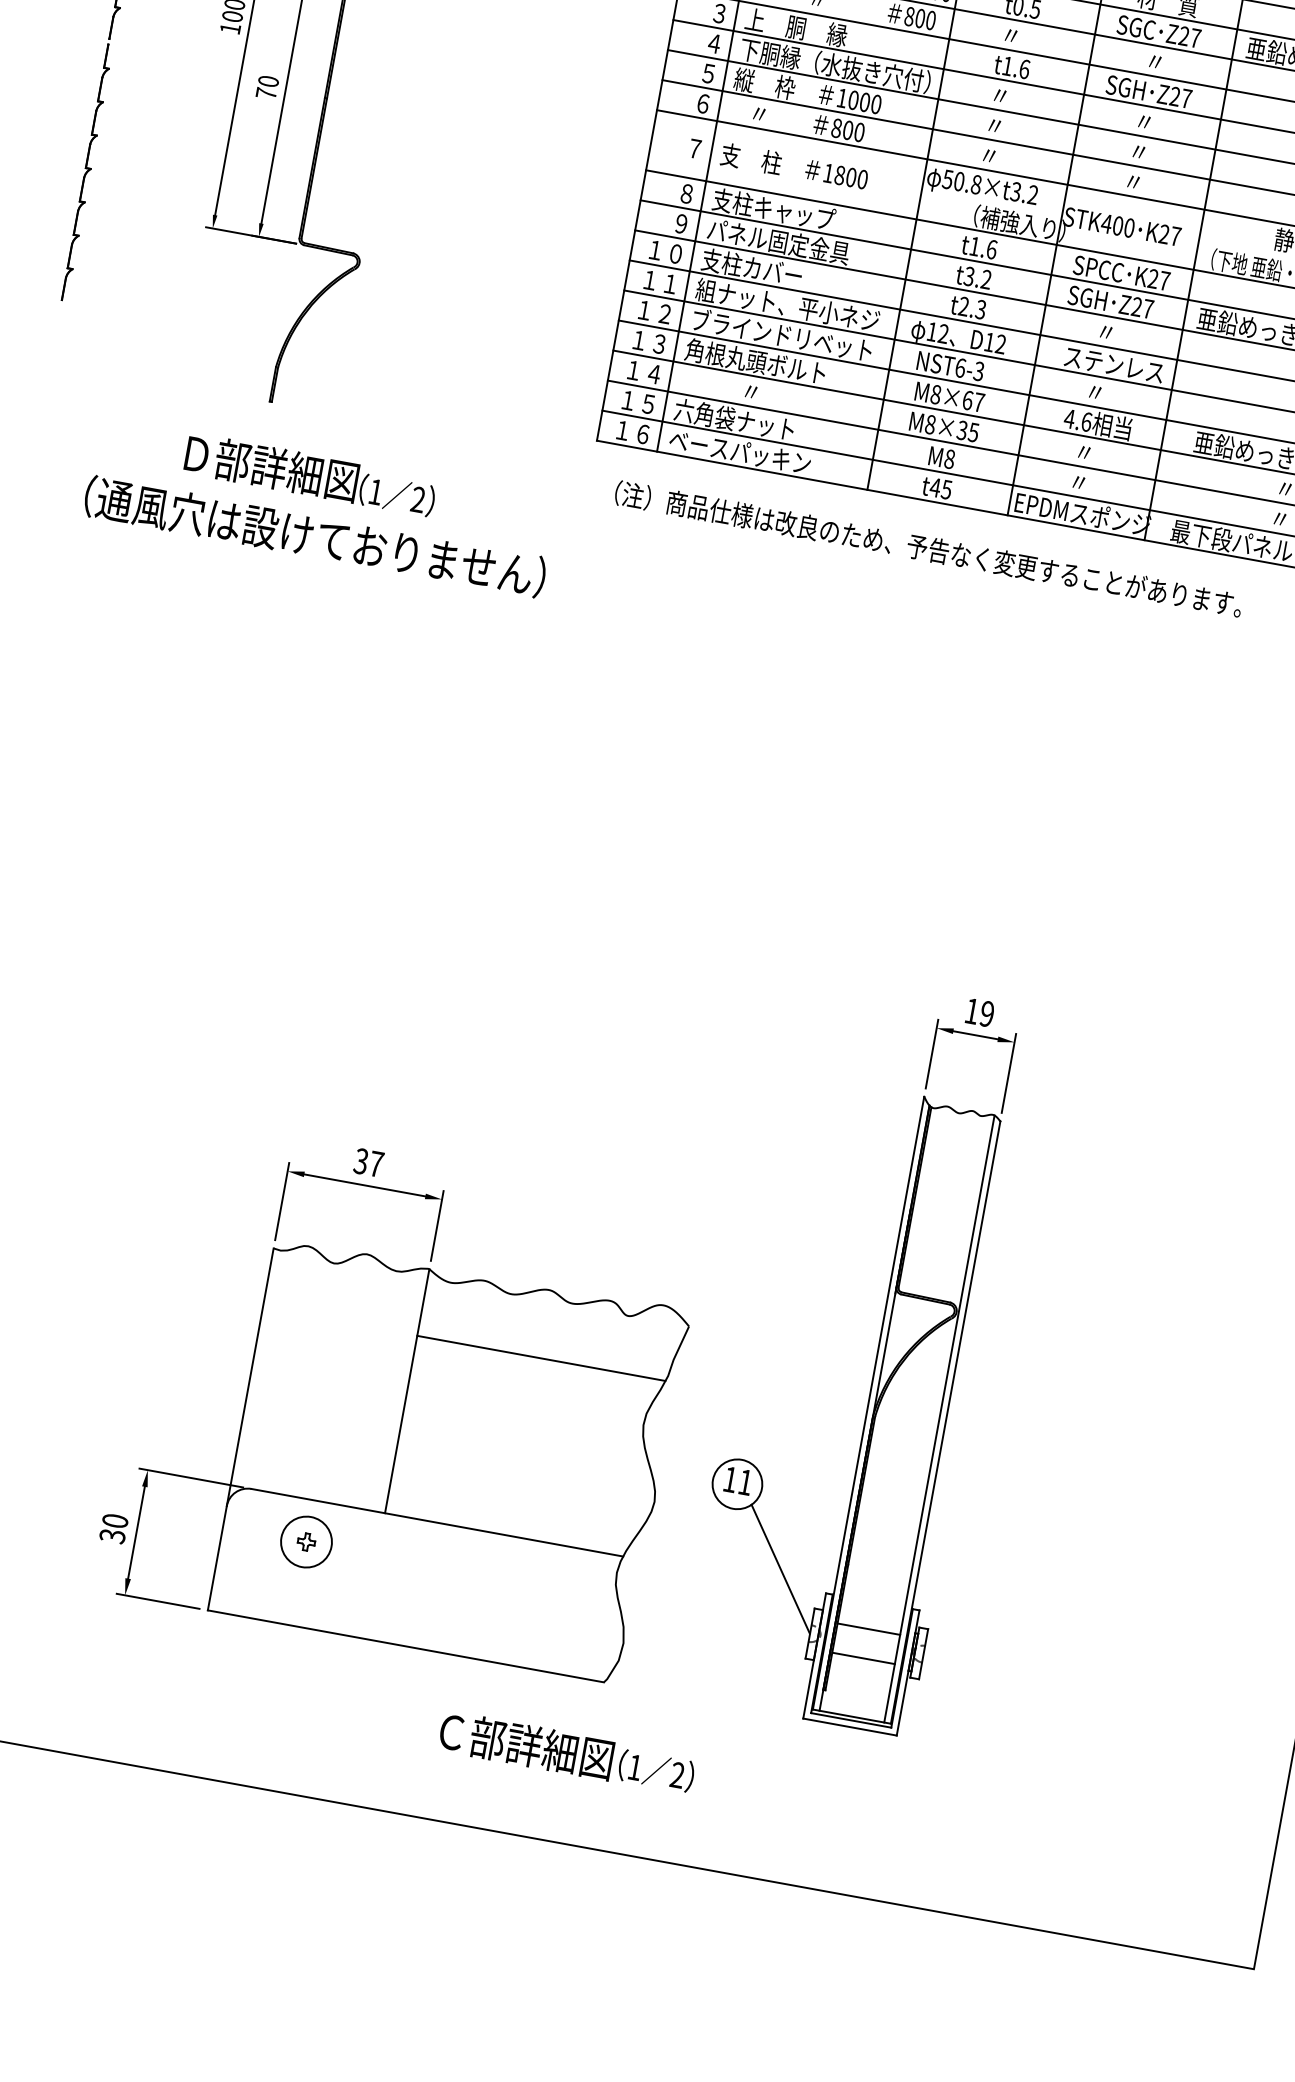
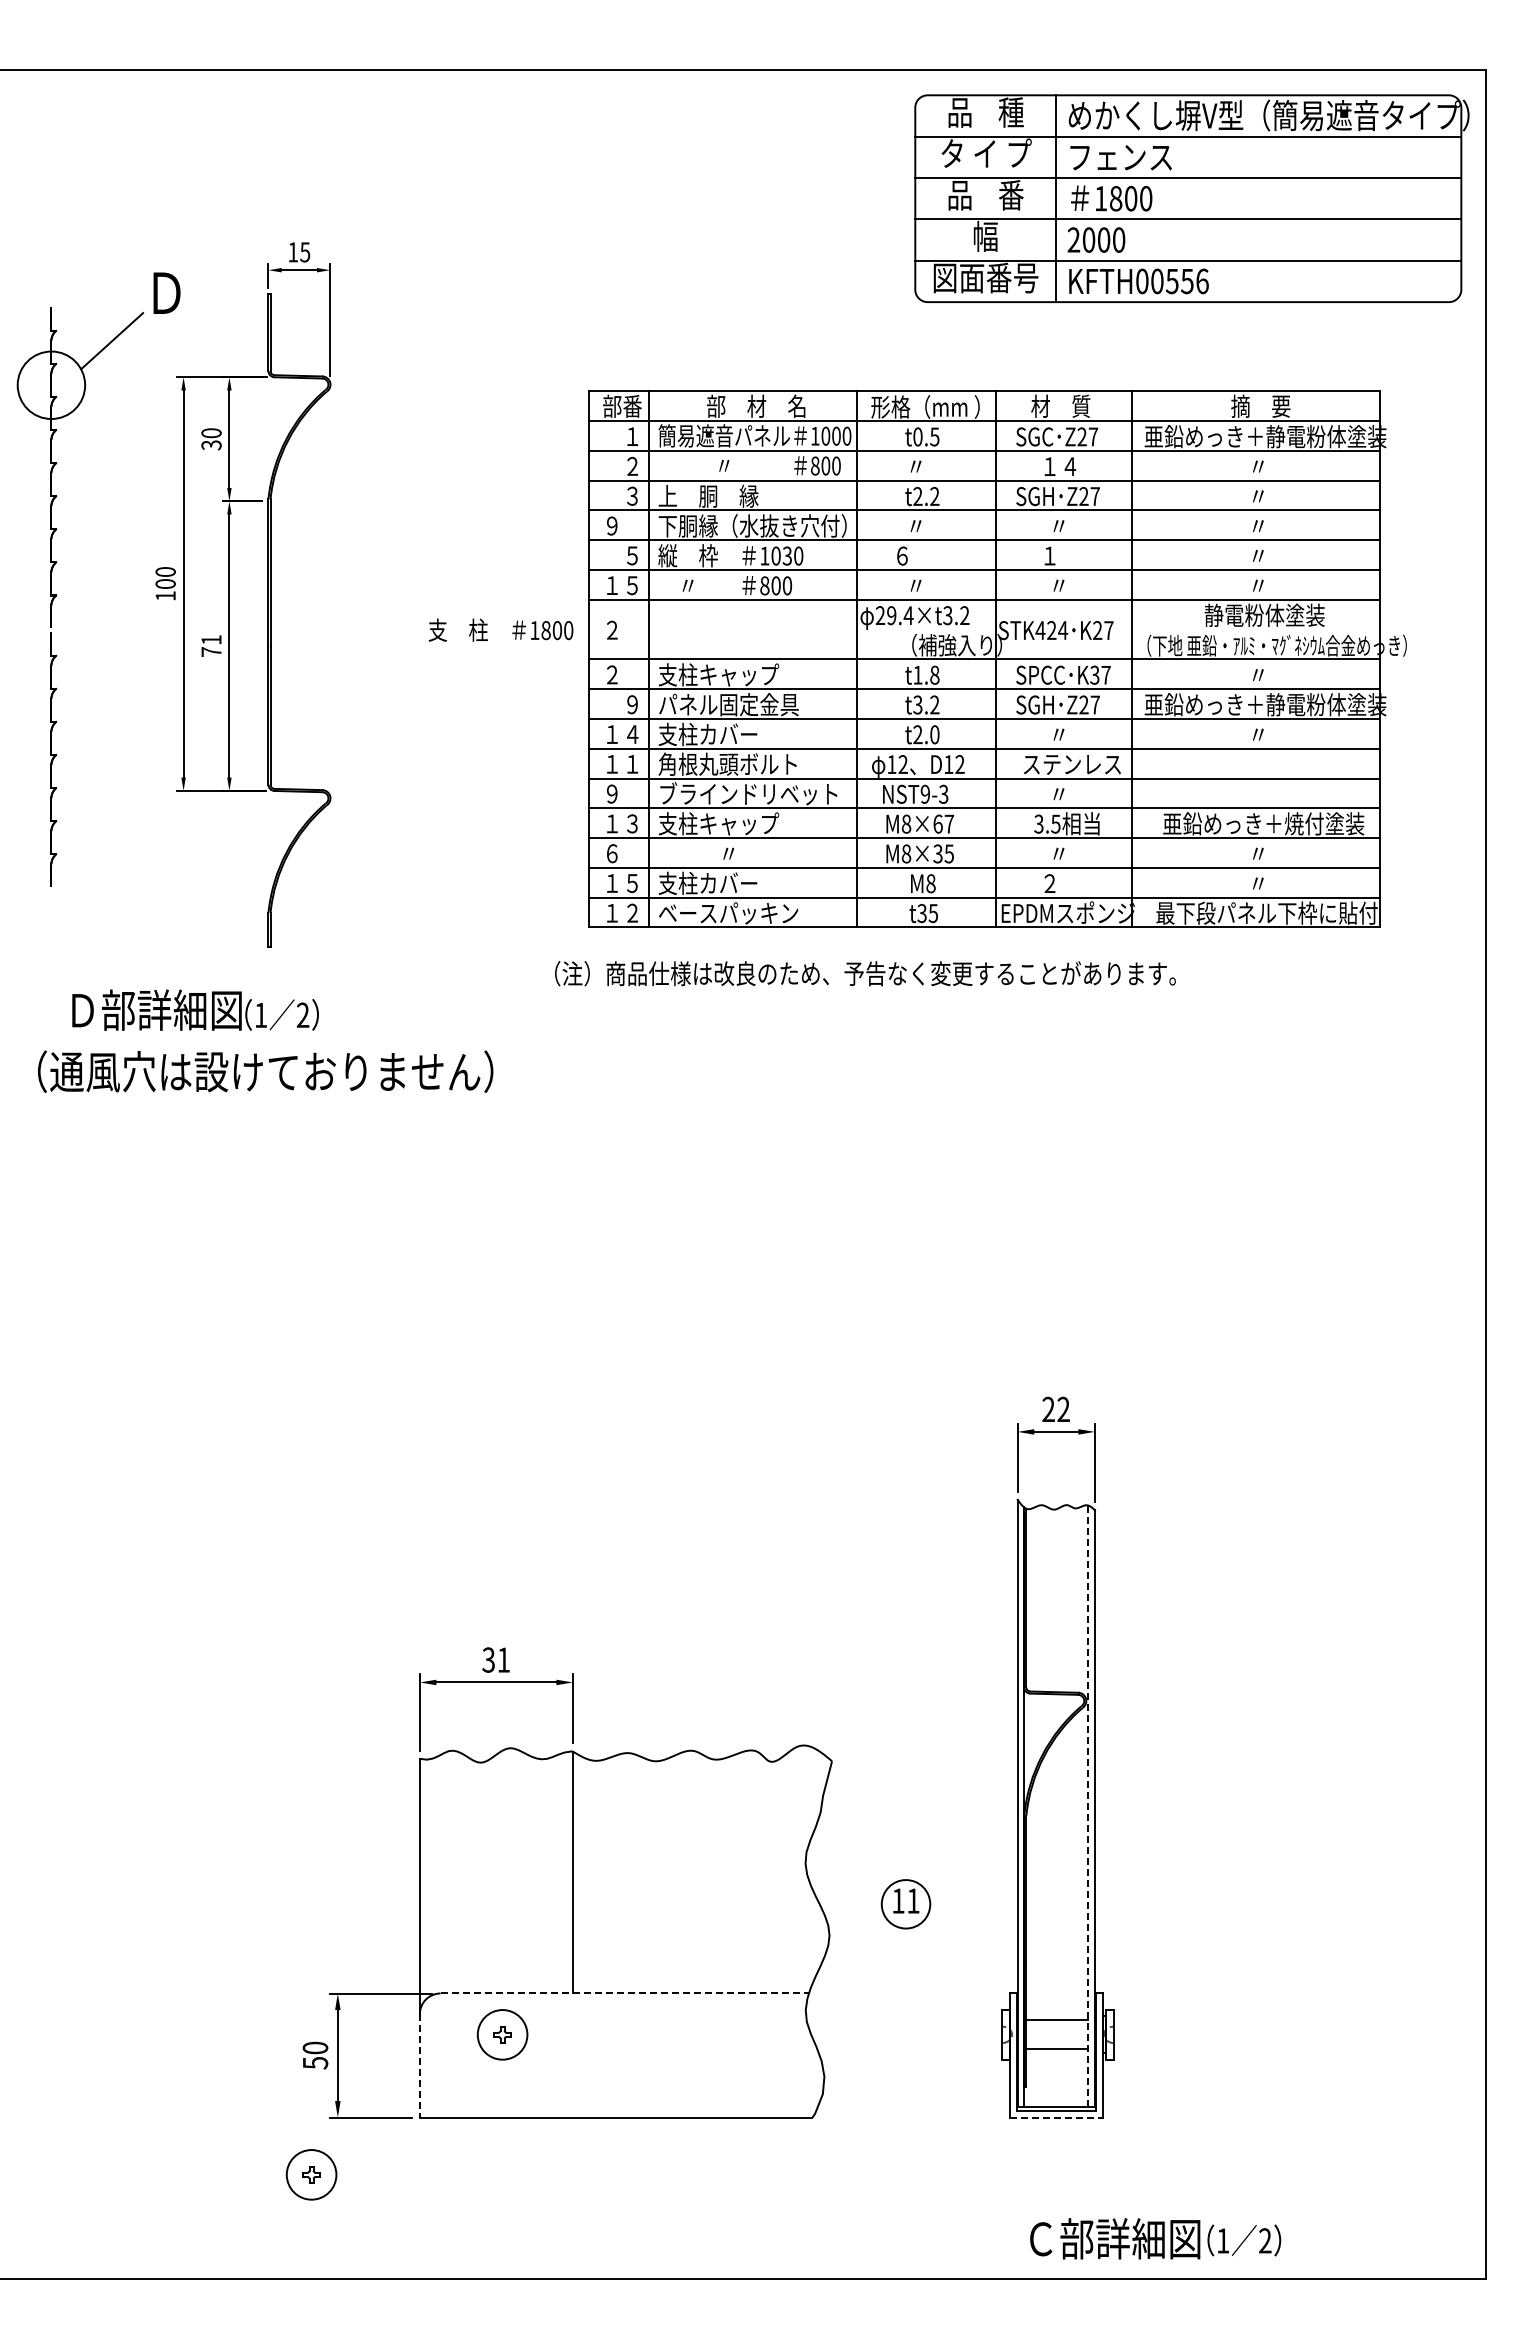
text: (704, 41) -> (622, 525), ４ -> ９
text: (1156, 62) -> (1060, 466), 〃 -> １４
text: (1016, 67) -> (926, 496), t1.6 -> t2.2
text: (268, 80) -> (211, 639), 70 -> 71
text: (693, 101) -> (622, 585), ６ -> １５
text: (865, 101) -> (787, 555), 1000 -> 1030
text: (988, 124) -> (909, 555), 〃 -> ６
text: (685, 146) -> (622, 629), ７ -> ２
text: (1134, 150) -> (1054, 555), 〃 -> １
text: (794, 166) -> (500, 629), moved
text: (962, 181) -> (894, 615), 50.8×t3.2 -> 29.4×t3.2
text: (676, 191) -> (622, 674), ８ -> ２
text: (1123, 226) -> (1057, 630), STK400 -> STK424
text: (991, 248) -> (934, 674), t1.6 -> t1.8
text: (675, 253) -> (632, 734), １０ -> １４
text: (1152, 279) -> (1094, 675), K27 -> K37
text: (787, 304) -> (748, 763), 組ナット、平小ネジ -> 角根丸頭ボルト
text: (980, 309) -> (934, 734), t2.3 -> t2.0
text: (655, 311) -> (622, 793), １２ -> ９
text: (755, 361) -> (727, 823), 角根丸頭ボルト -> 支柱キャップ
text: (960, 367) -> (925, 793), NST6-3 -> NST9-3
text: (644, 372) -> (622, 853), １４ -> ６
text: (734, 419) -> (717, 883), 六角袋ナット -> 支柱カバー
text: (1077, 419) -> (1046, 823), 4.6 -> 3.5
text: (643, 433) -> (632, 912), １６ -> １２
text: (310, 474) -> (195, 1009), moved
text: (1074, 481) -> (1054, 883), 〃 -> ２
text: (935, 487) -> (922, 913), t45 -> t35
text: (315, 536) -> (265, 1071), moved
text: (928, 549) -> (865, 973), moved
text: (978, 1012) -> (1055, 1409), 19 -> 22
text: (376, 1163) -> (503, 1659), 37 -> 31
line: (540, 1358) -> (695, 1817), removed
line: (939, 1419) -> (1088, 1806), solid -> dashed
line: (438, 1522) -> (625, 1993), solid -> dashed
text: (111, 1536) -> (314, 2063), 30 -> 50
line: (217, 1557) -> (419, 2065), solid -> dashed
line: (781, 1568) -> (962, 1977), removed
part: (88, 1647) -> (311, 2174), added
line: (850, 1727) -> (1056, 2117), solid -> dashed
text: (567, 1752) -> (1155, 2238), moved

